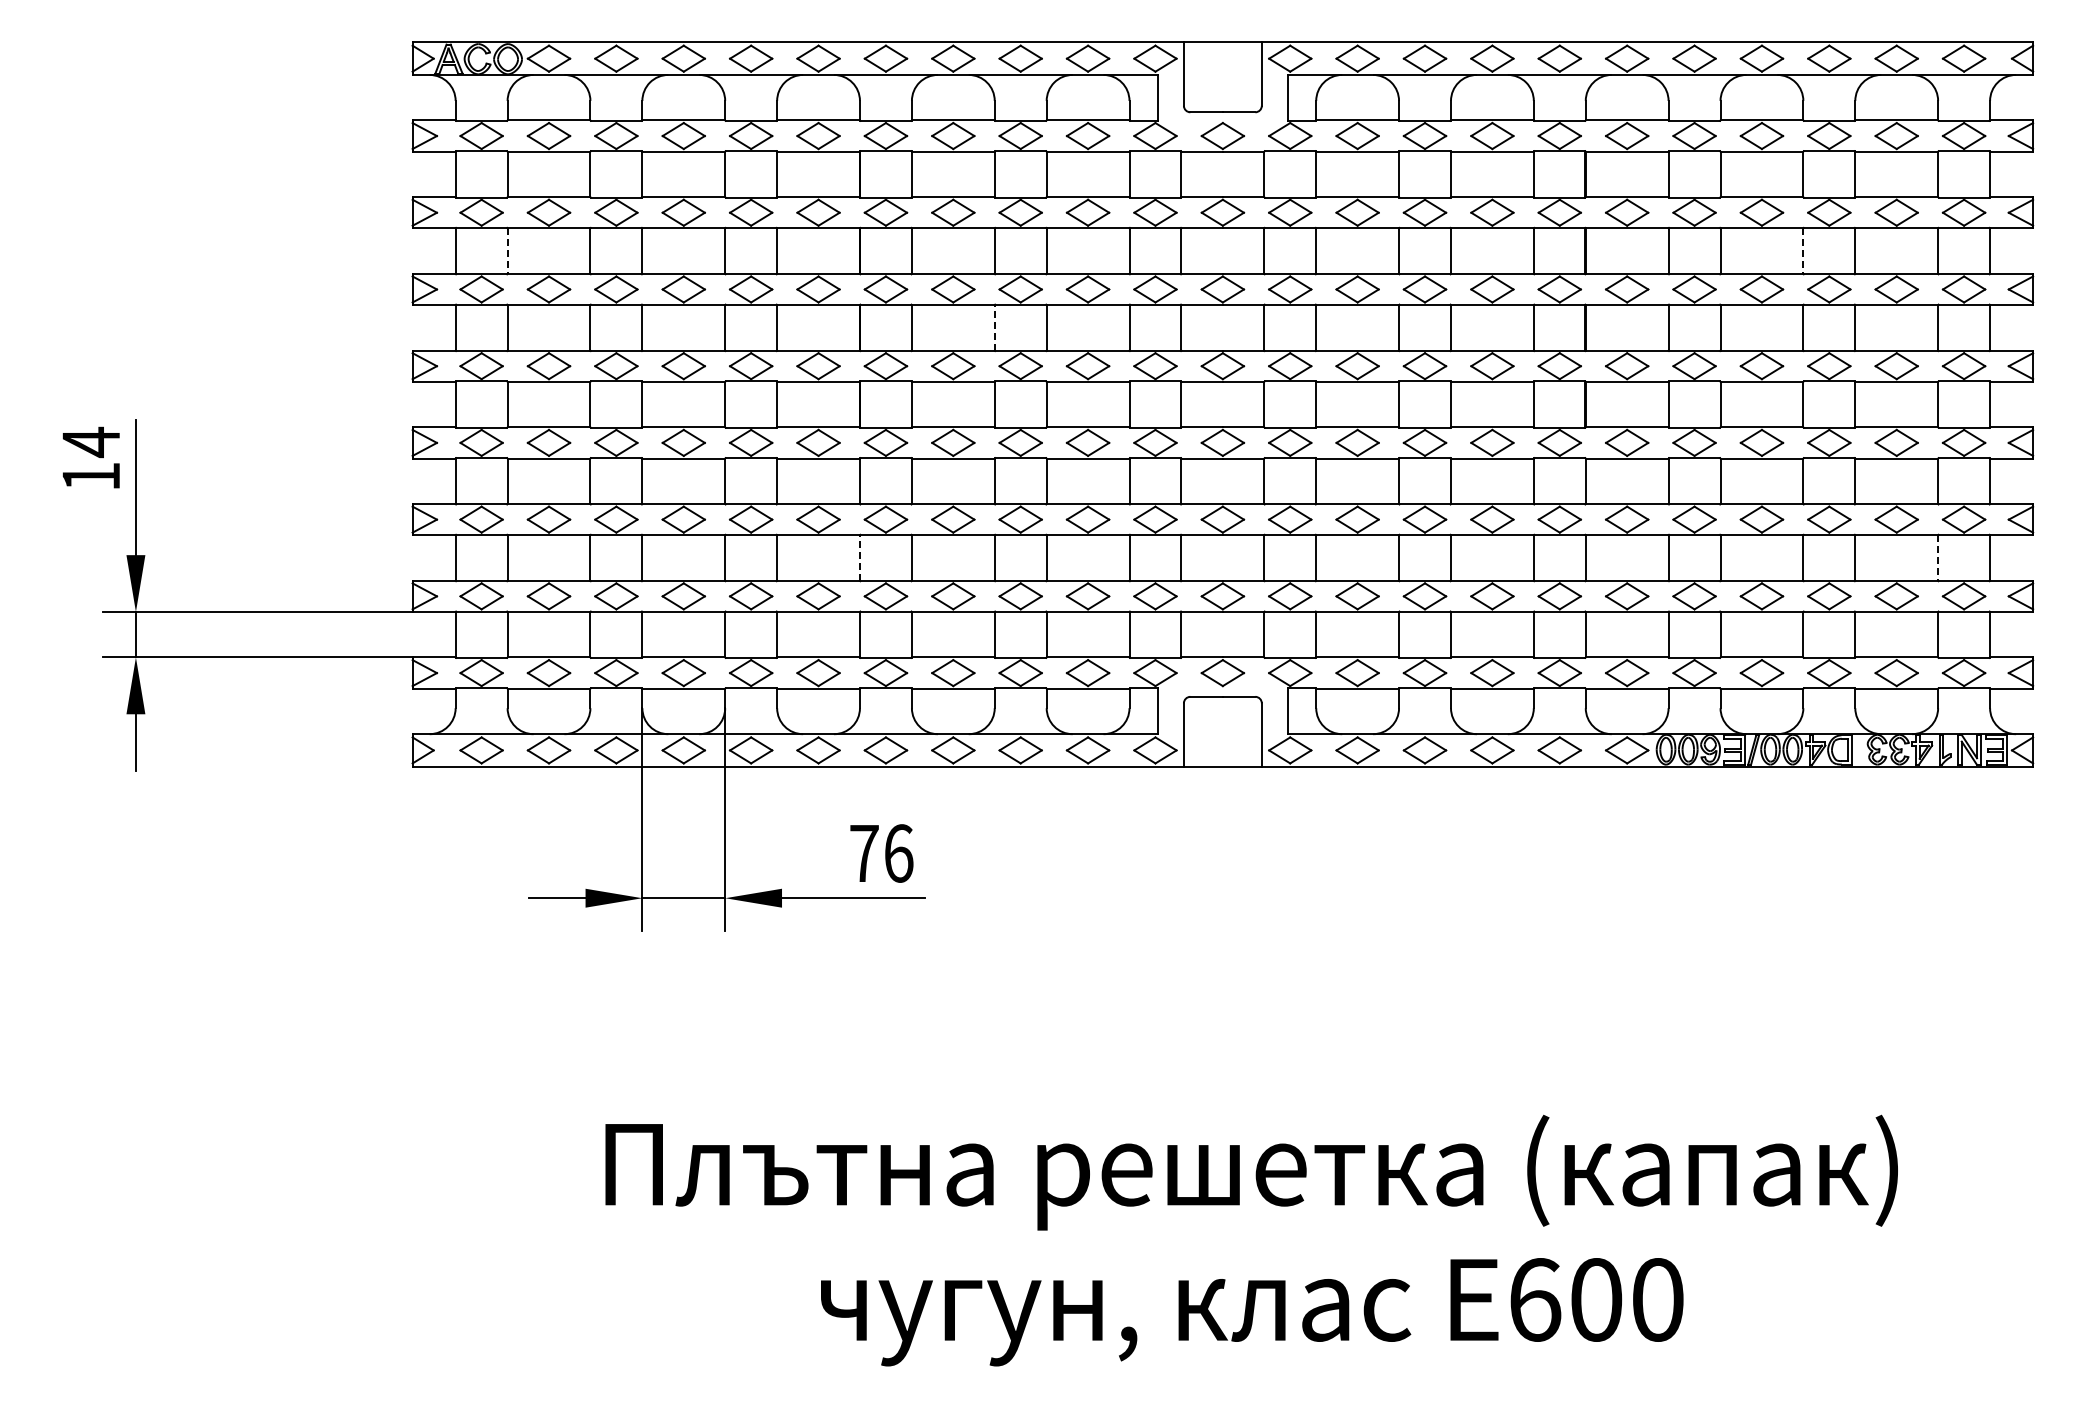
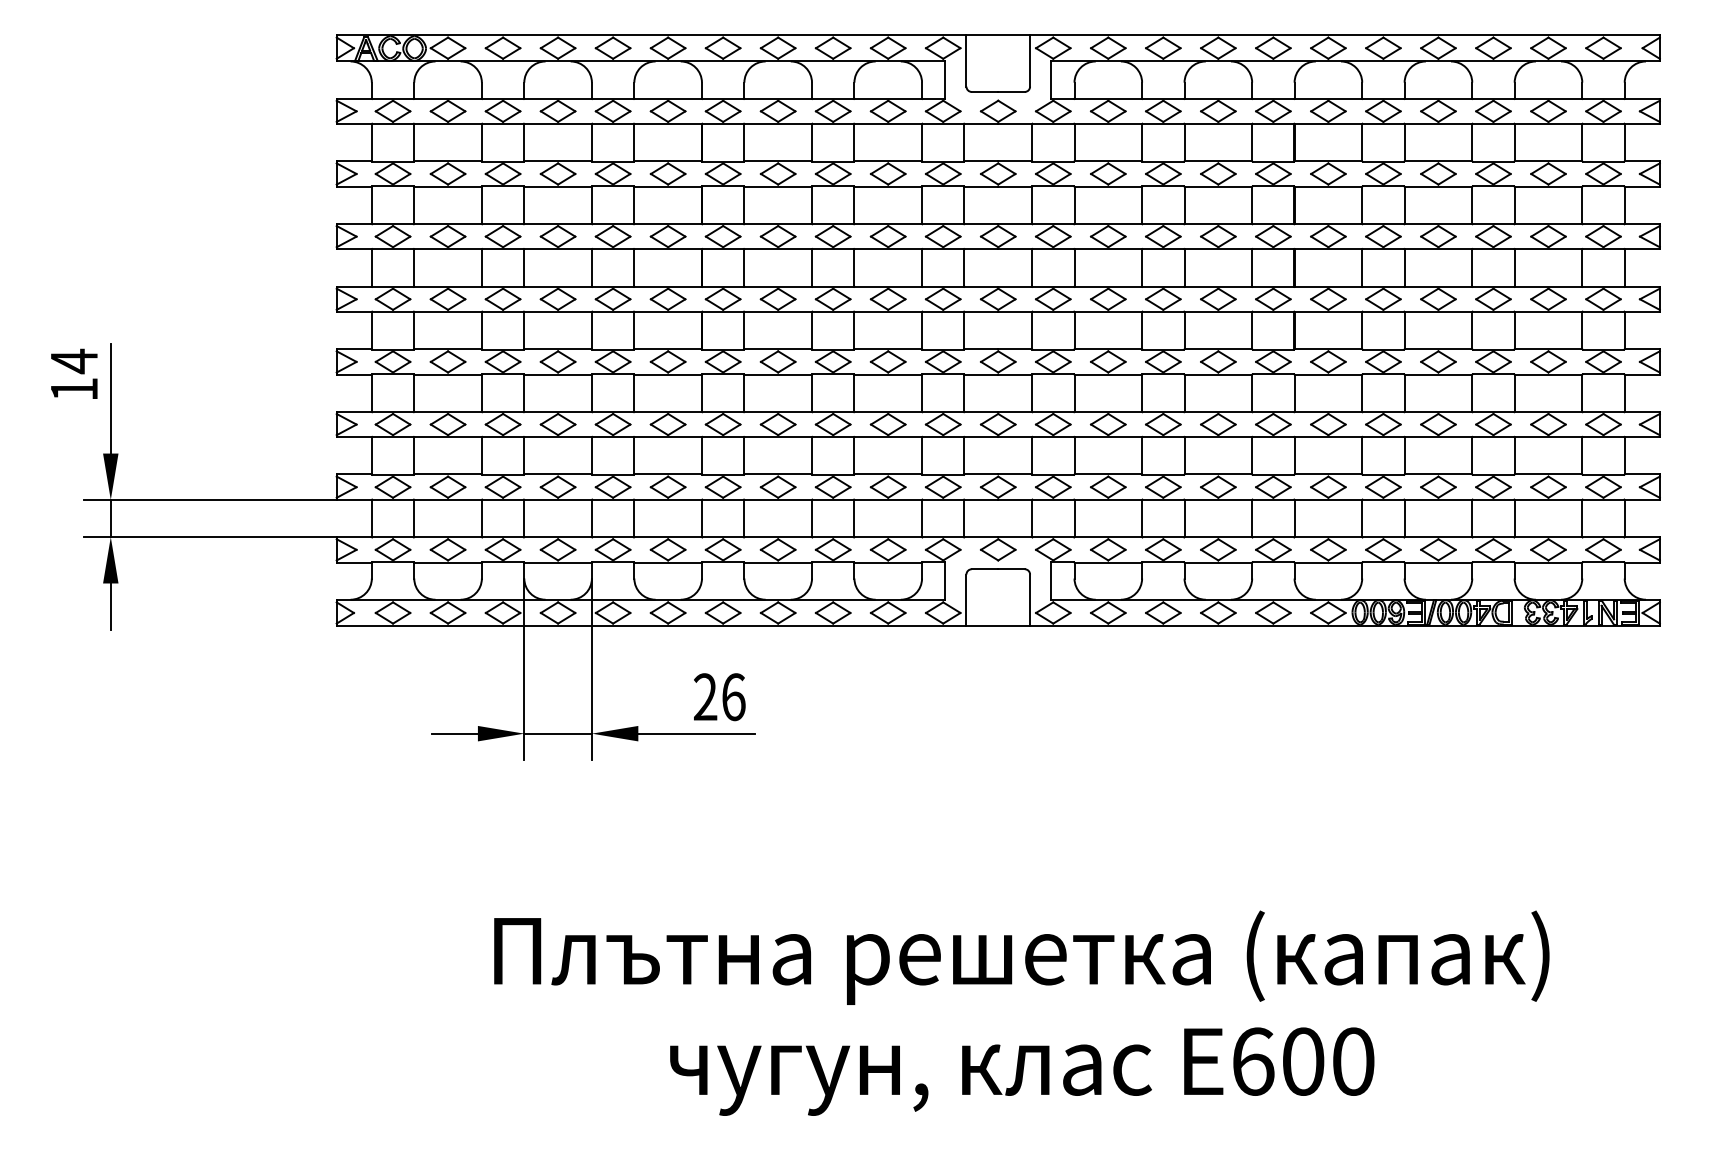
line: (507, 251) -> (414, 205), dashed -> solid
line: (1803, 251) -> (1472, 205), dashed -> solid
line: (994, 327) -> (811, 267), dashed -> solid
line: (859, 558) -> (701, 456), dashed -> solid
line: (1938, 558) -> (1582, 456), dashed -> solid
text: (864, 852) -> (705, 696), 76 -> 26

